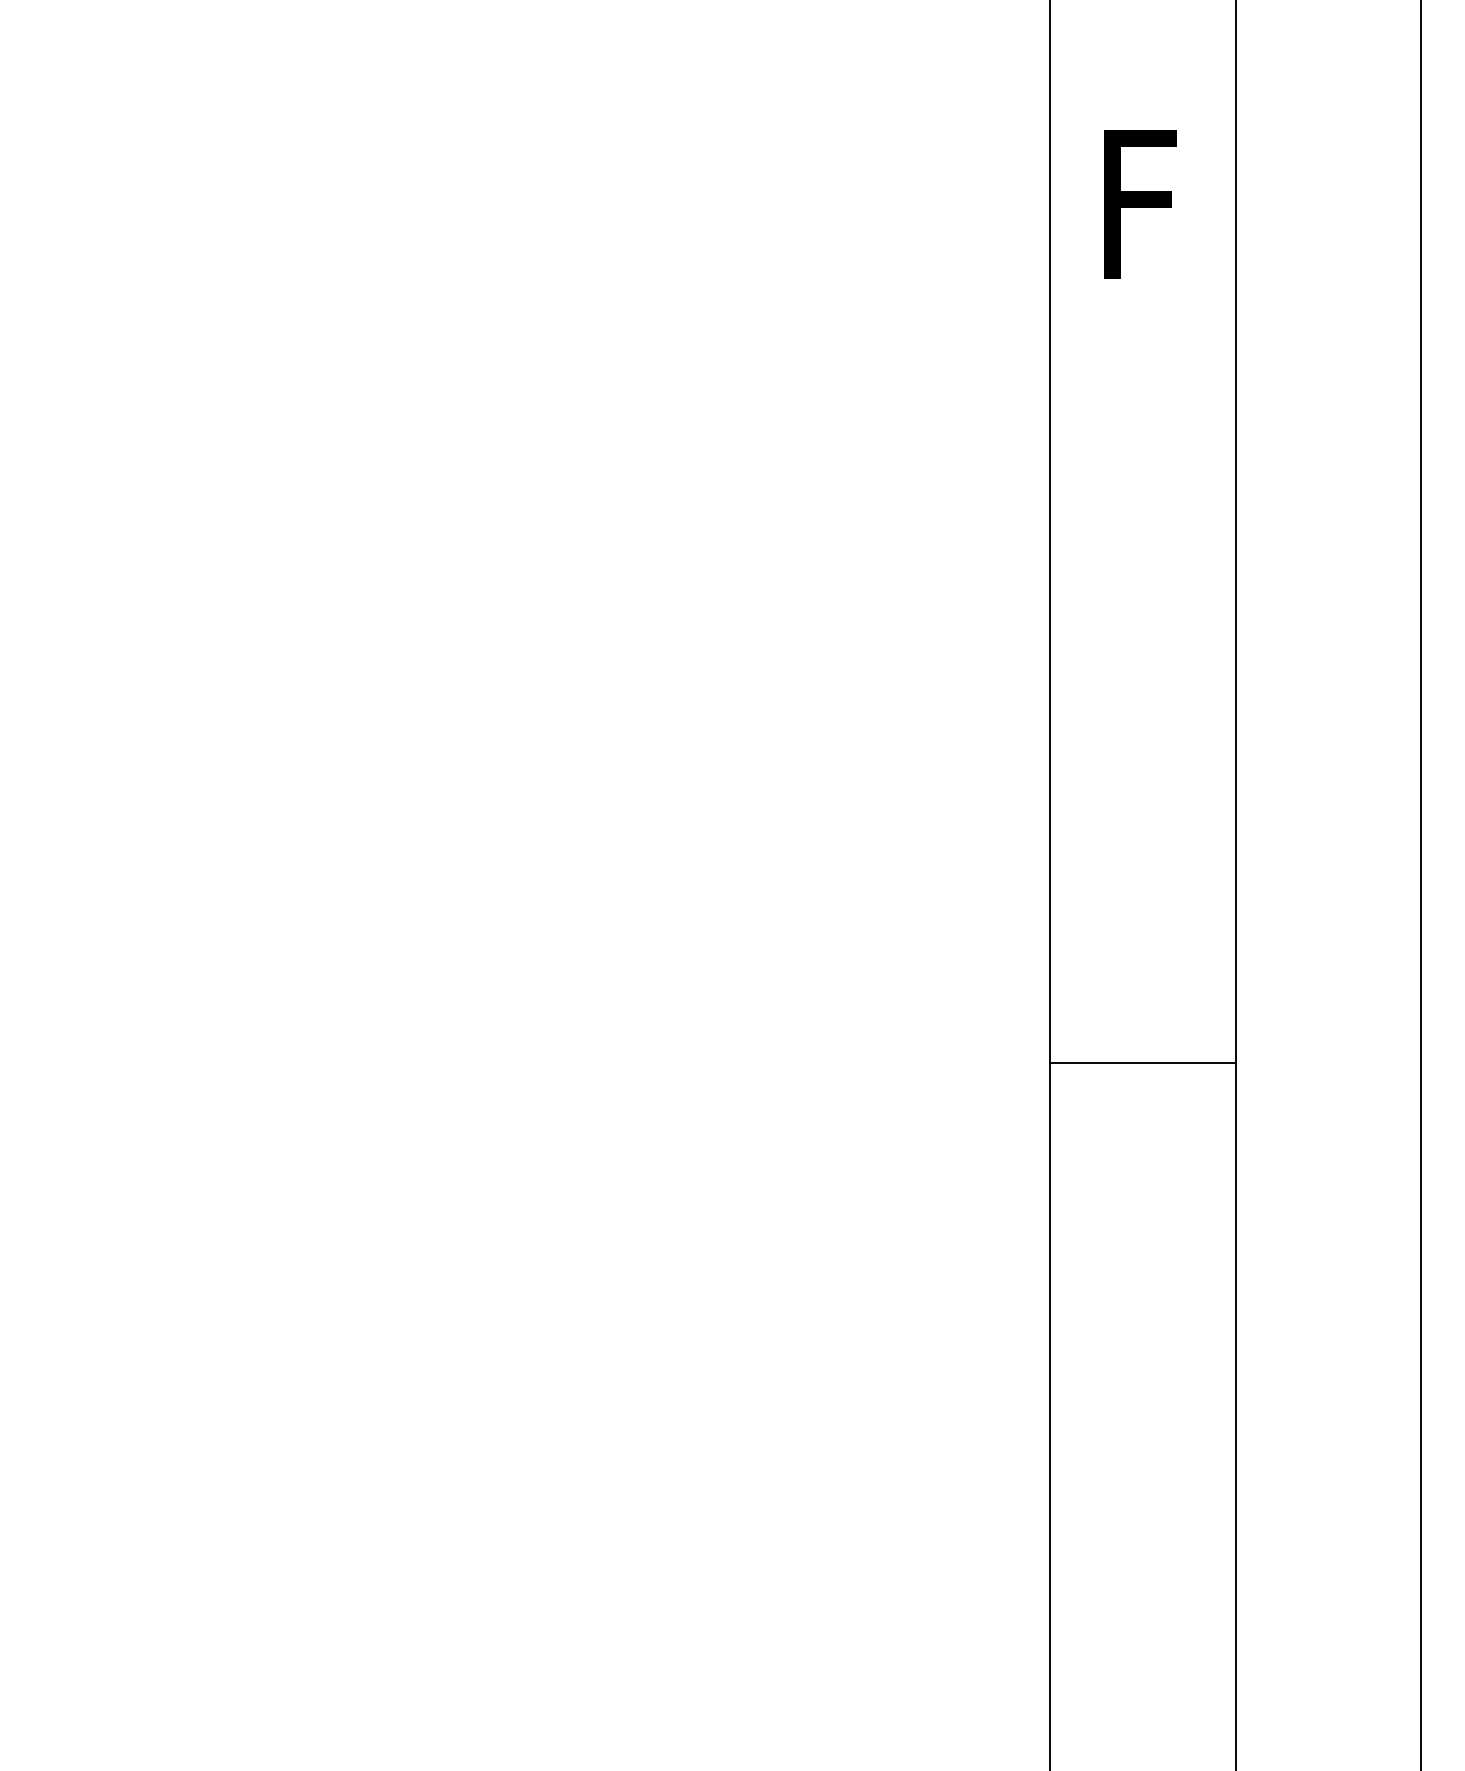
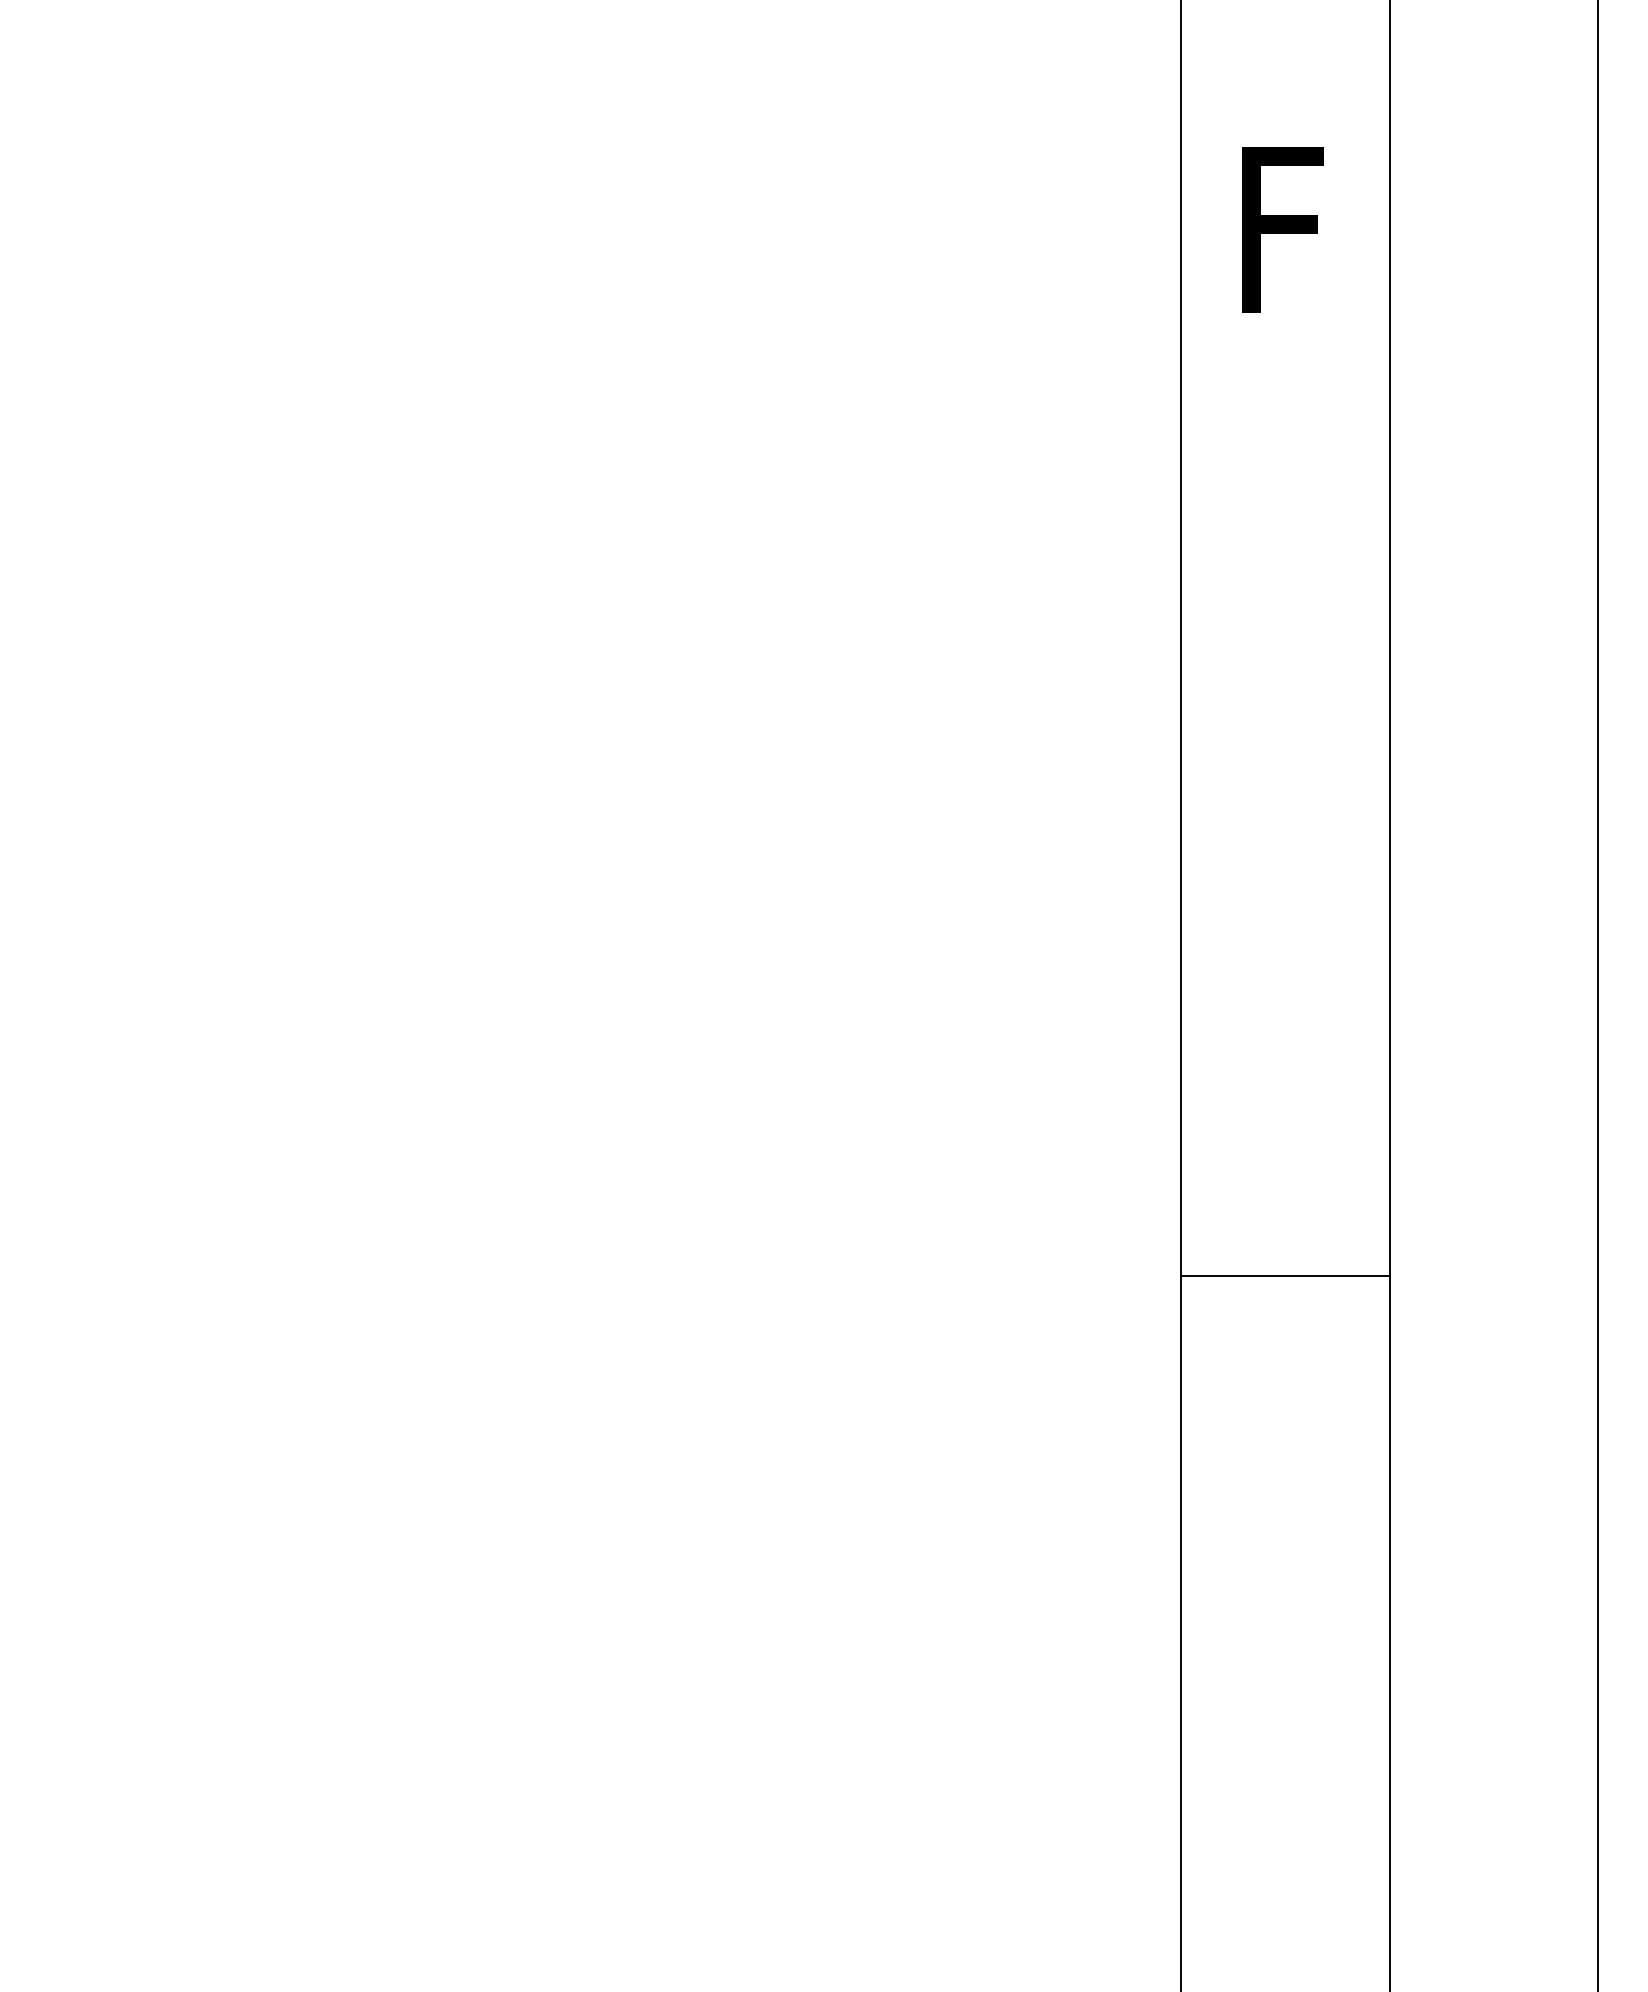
line: (1142, 1063) -> (1285, 1276), moved

